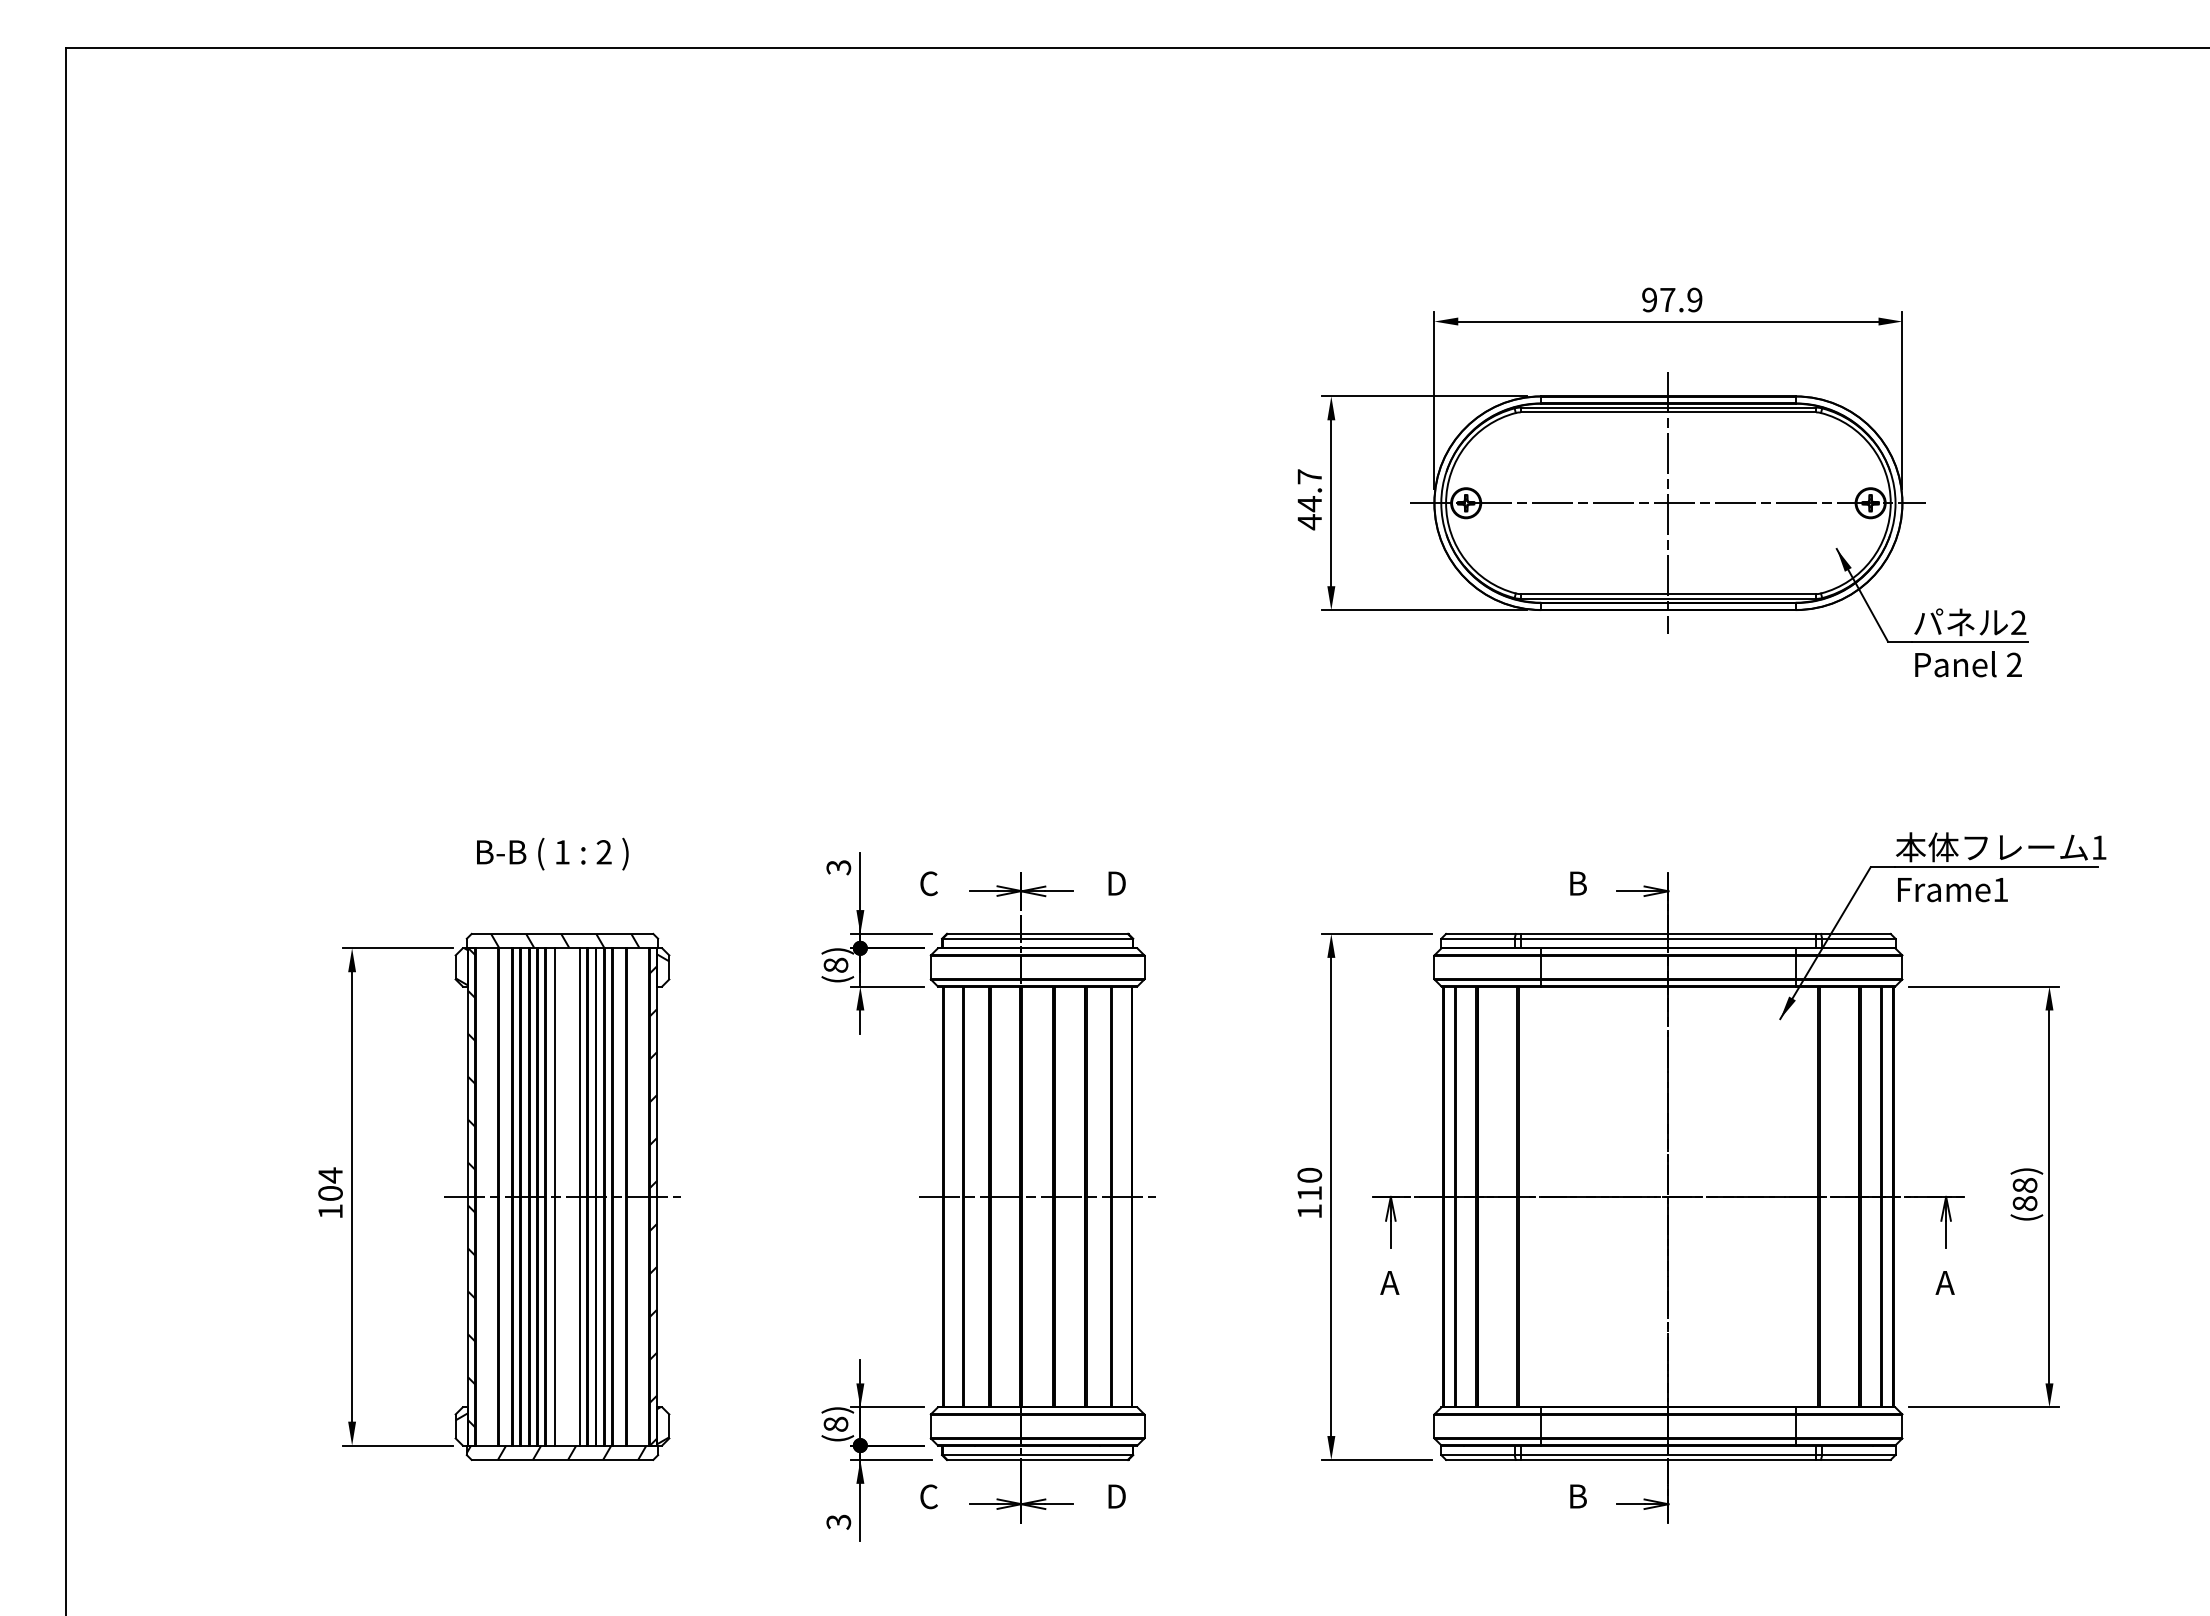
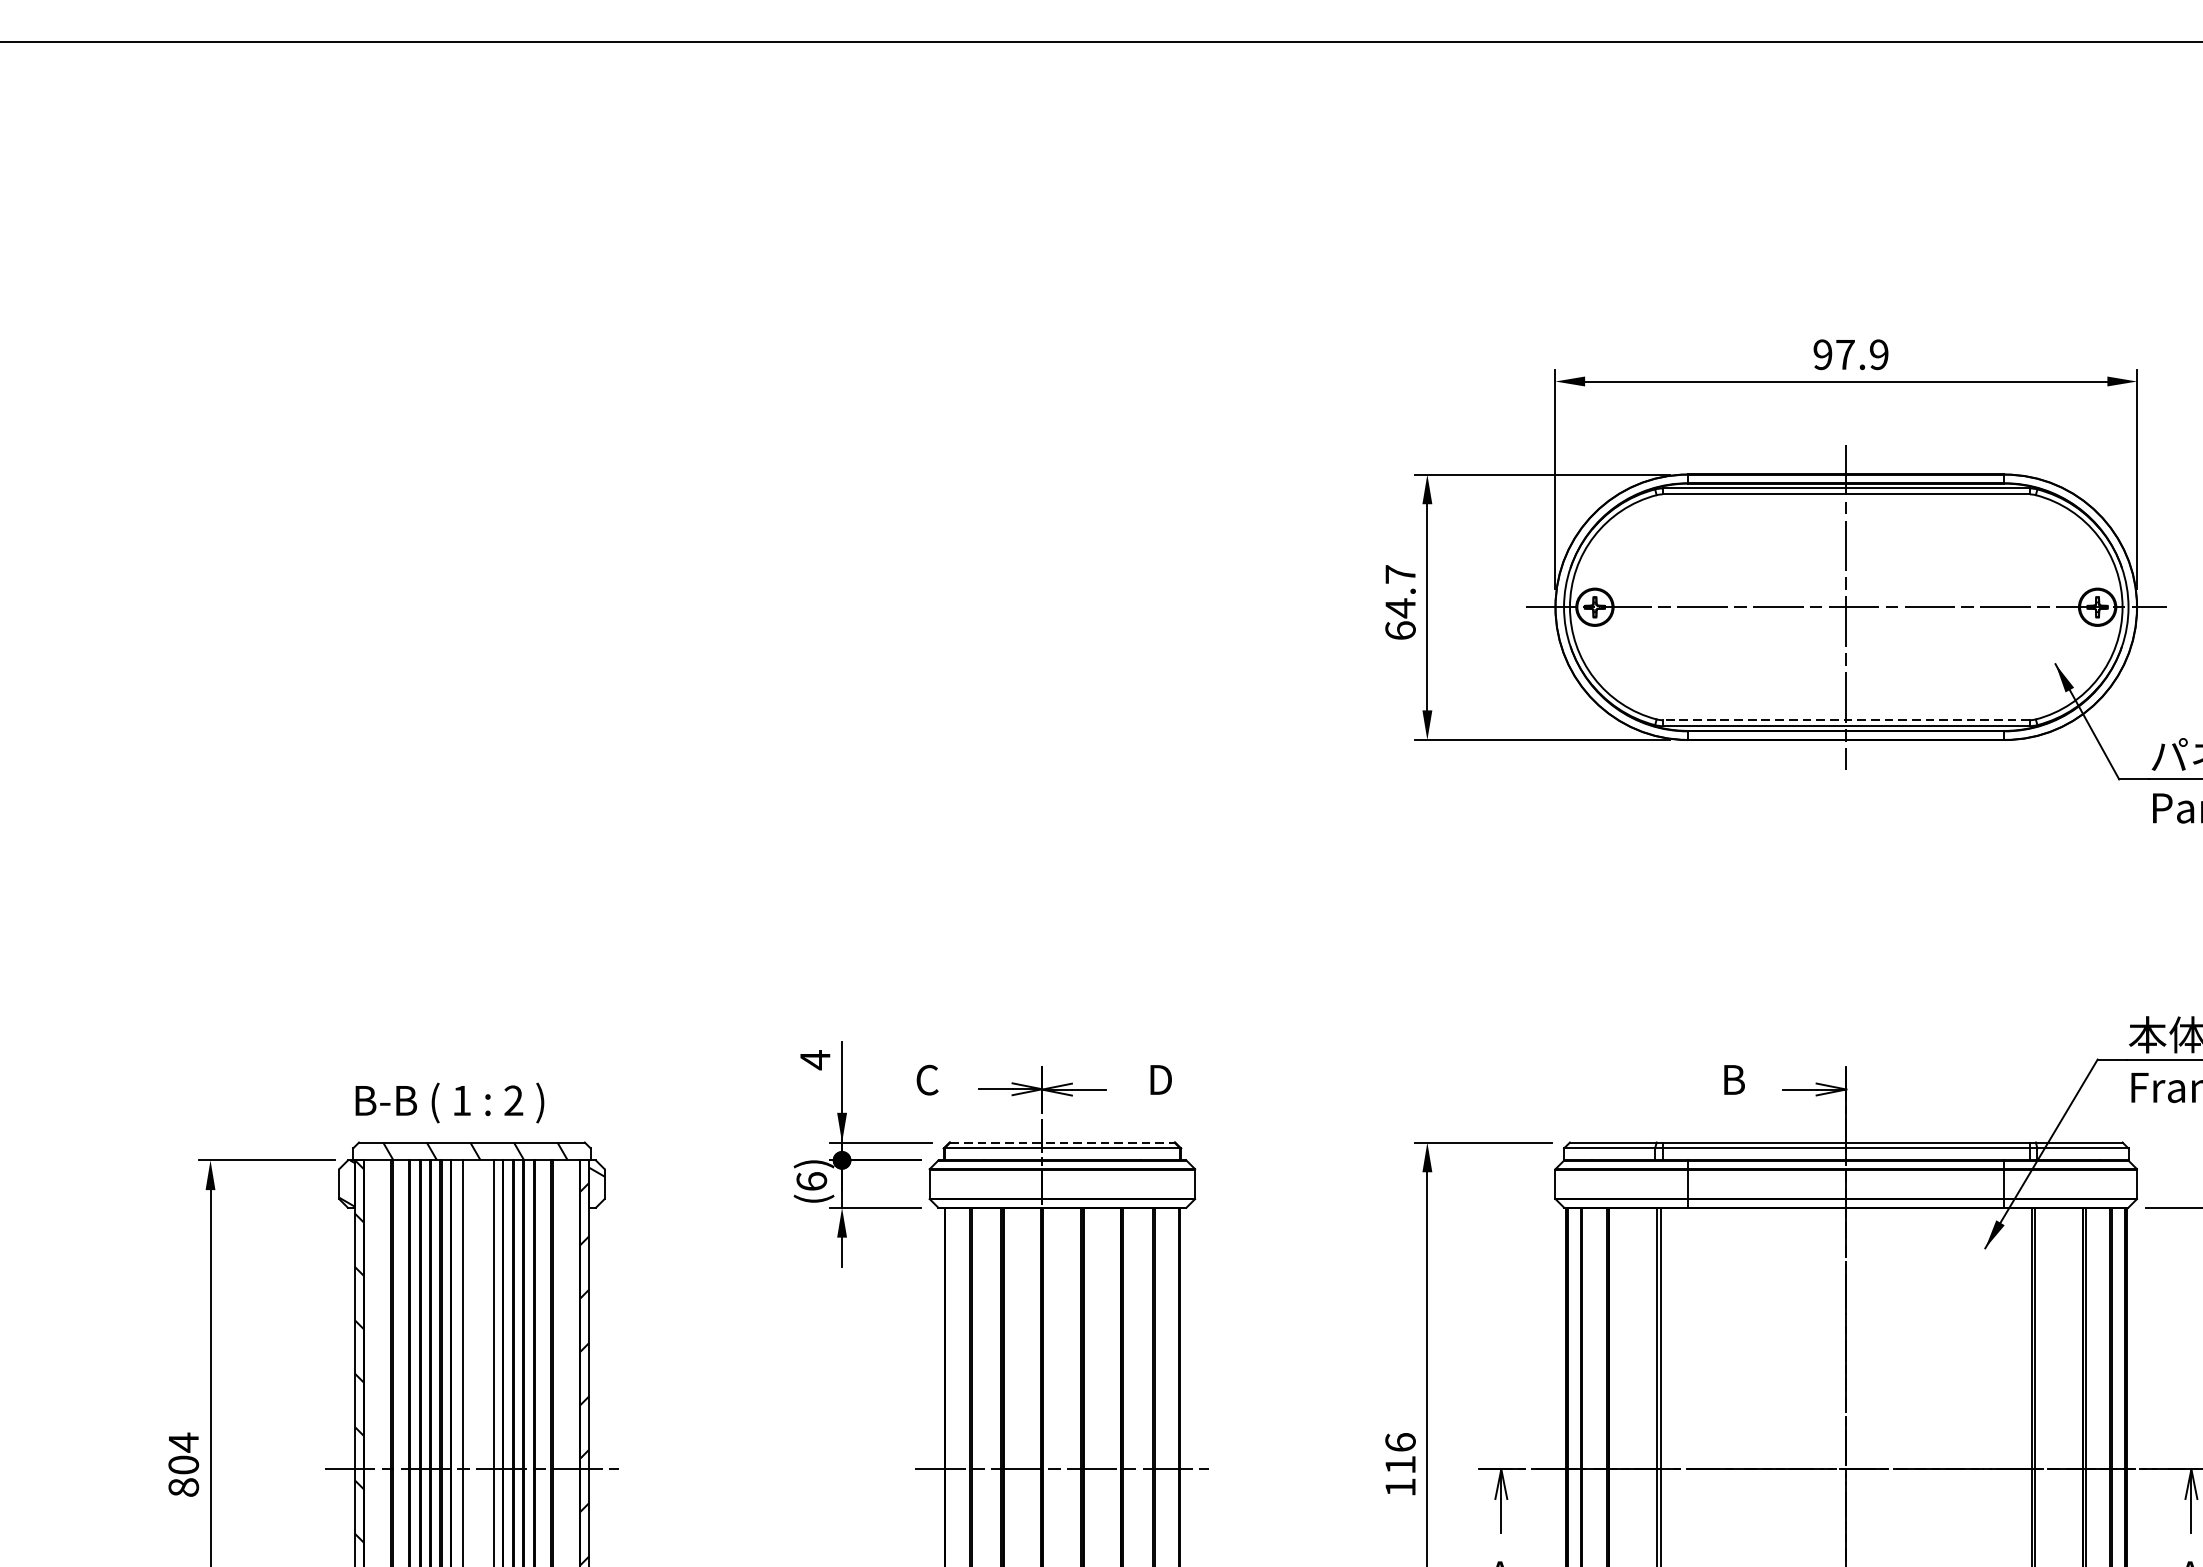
text: (1309, 522) -> (1400, 631), 44.7 -> 64.7
line: (1668, 594) -> (1846, 720), solid -> dashed
text: (552, 853) -> (449, 1102), moved
text: (838, 867) -> (814, 1059), 3 -> 4
line: (1038, 933) -> (1063, 1141), solid -> dashed
text: (835, 964) -> (811, 1180), (8) -> (6)
text: (1309, 1174) -> (1400, 1441), 110 -> 116
text: (330, 1211) -> (183, 1487), 104 -> 804

